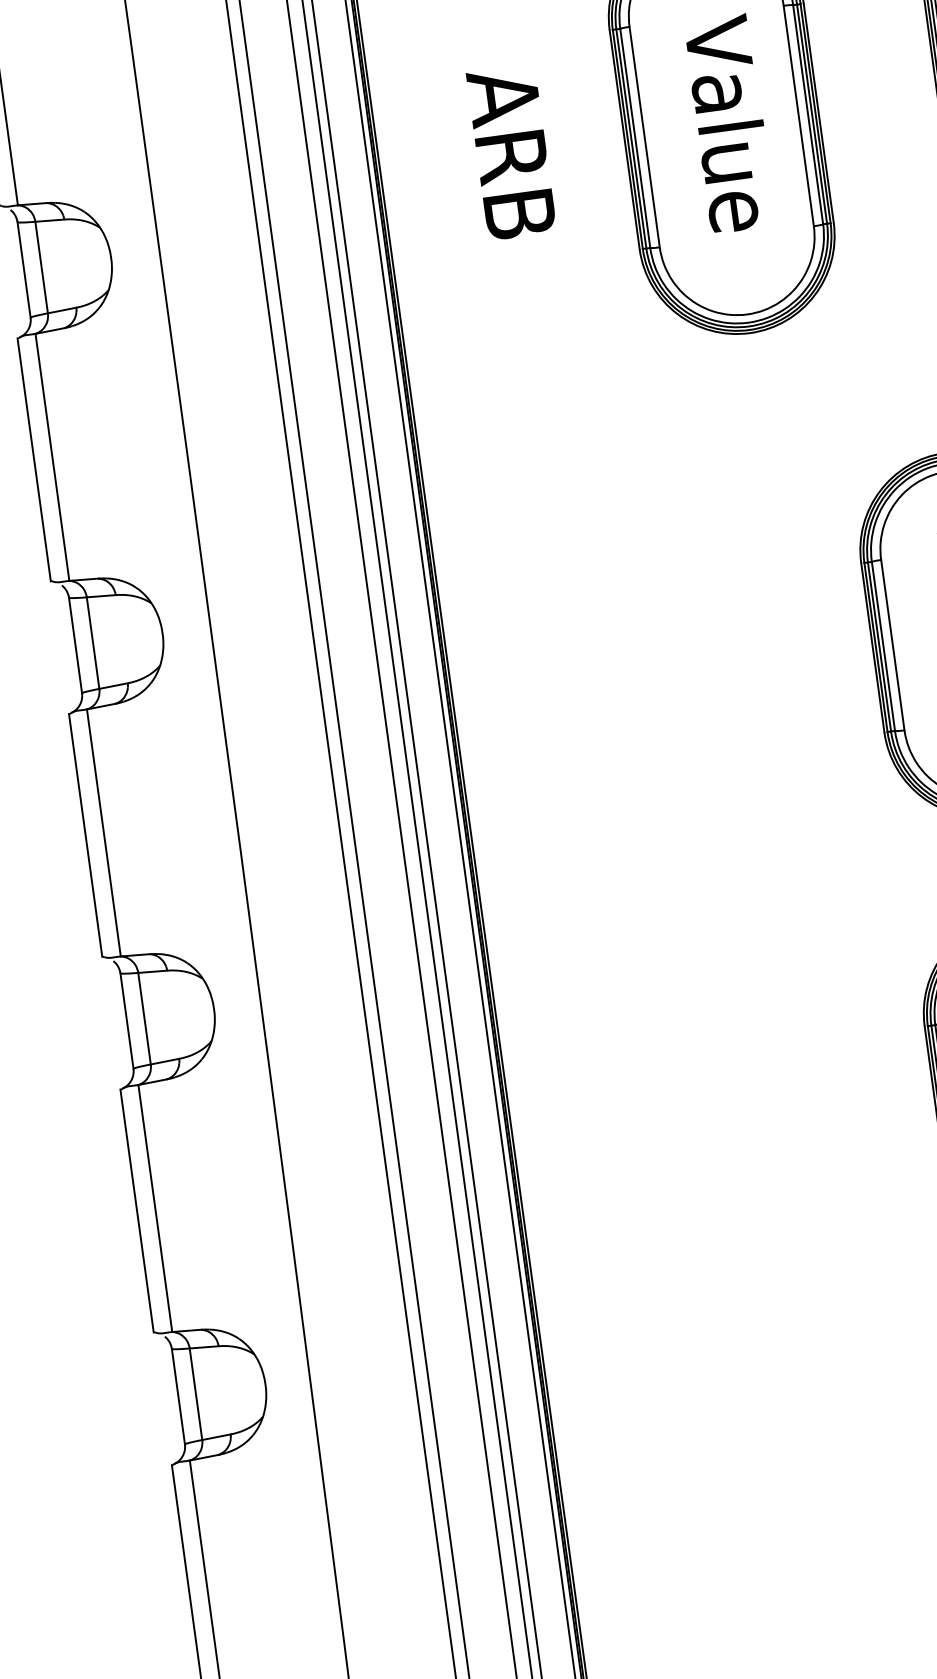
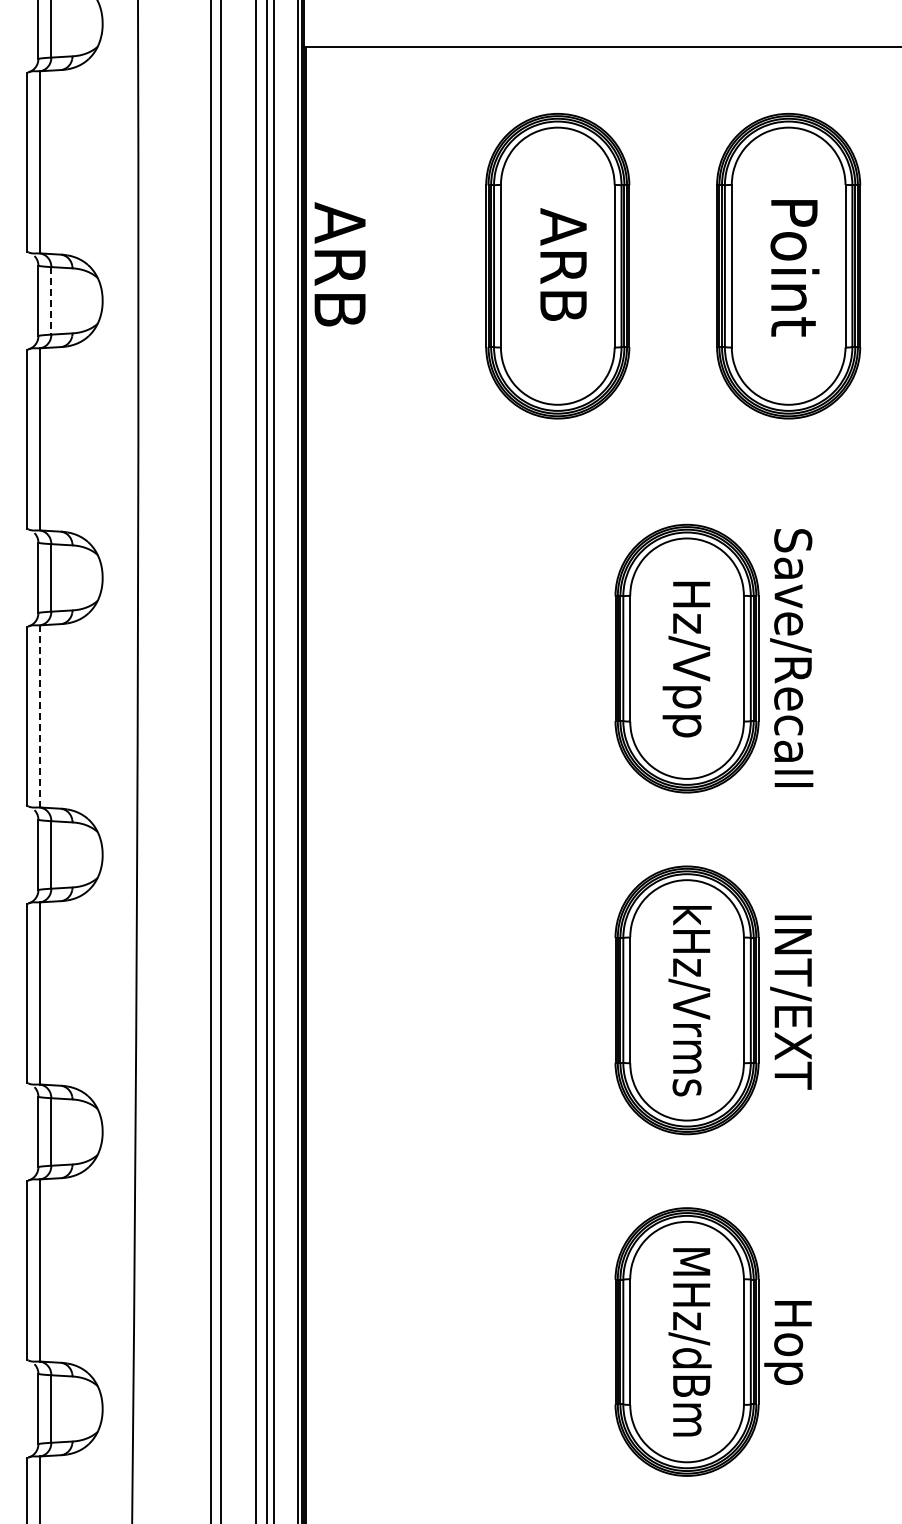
text: (729, 123) -> (563, 264), Value -> ARB
text: (510, 153) -> (339, 264), moved
line: (41, 267) -> (51, 300), solid -> dashed
line: (104, 833) -> (40, 716), solid -> dashed

